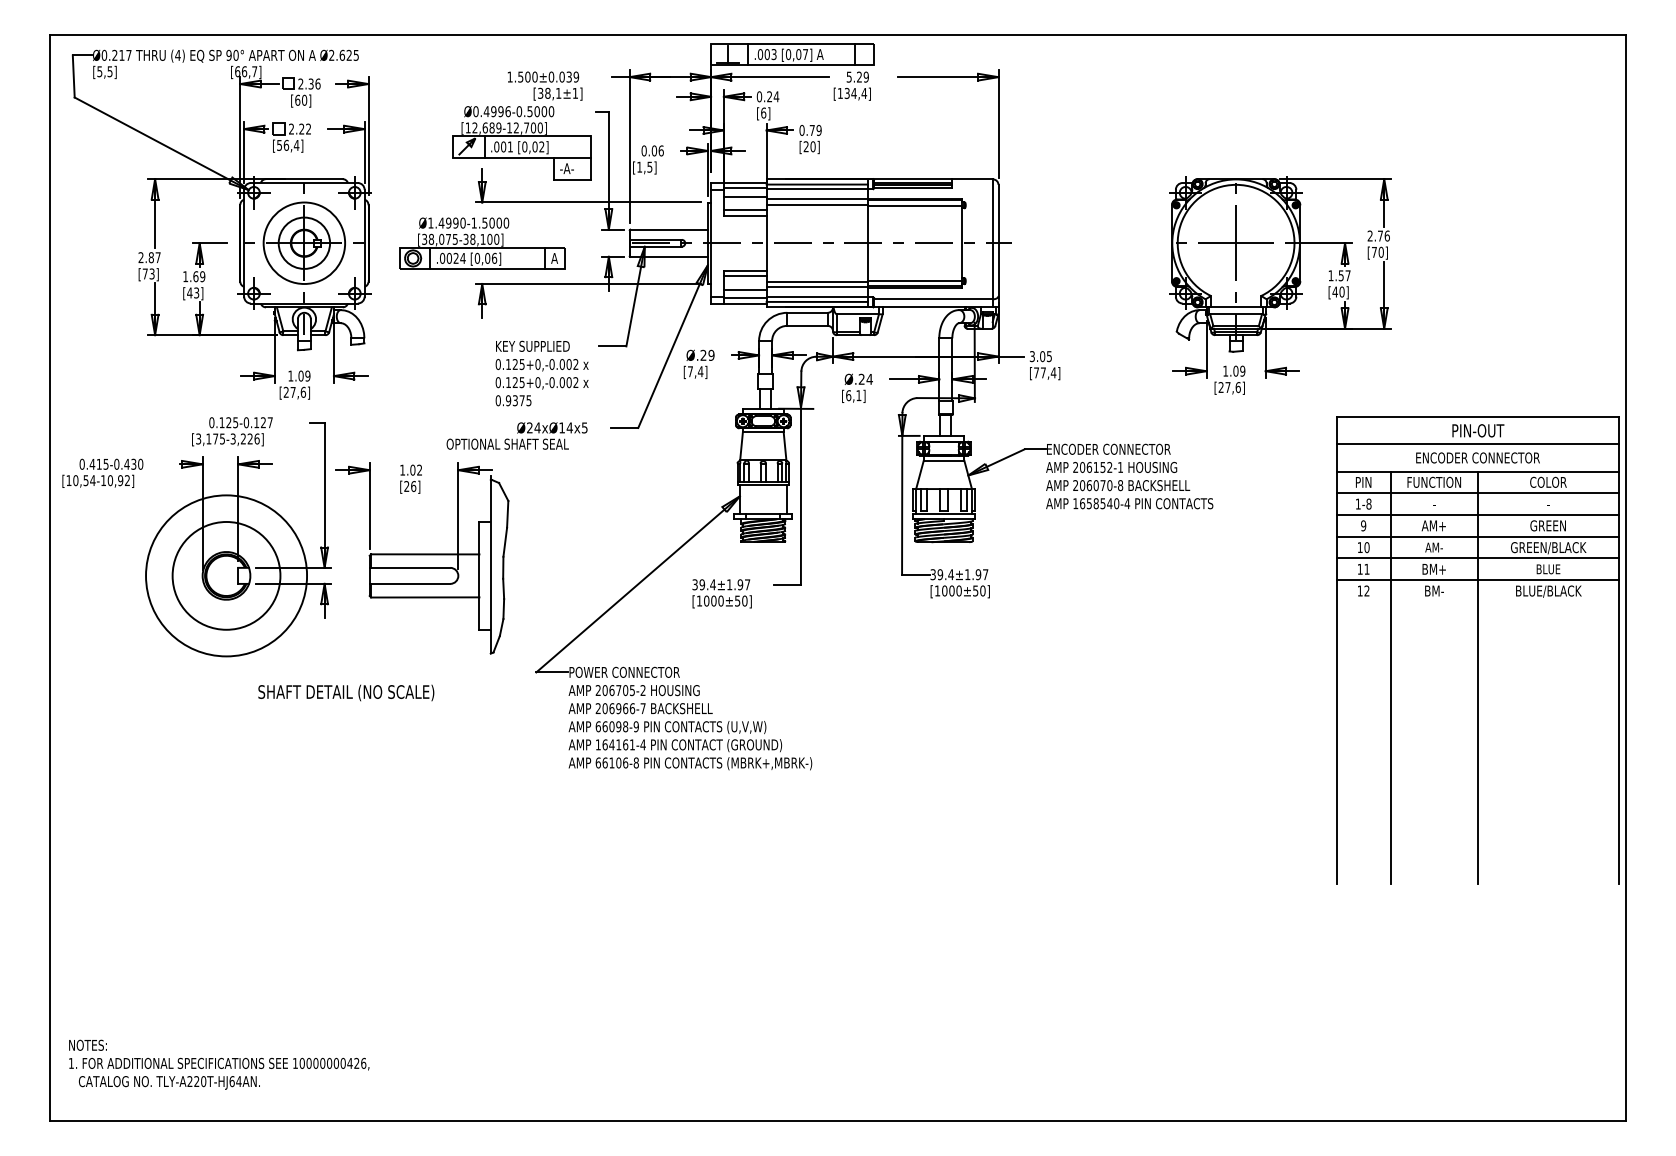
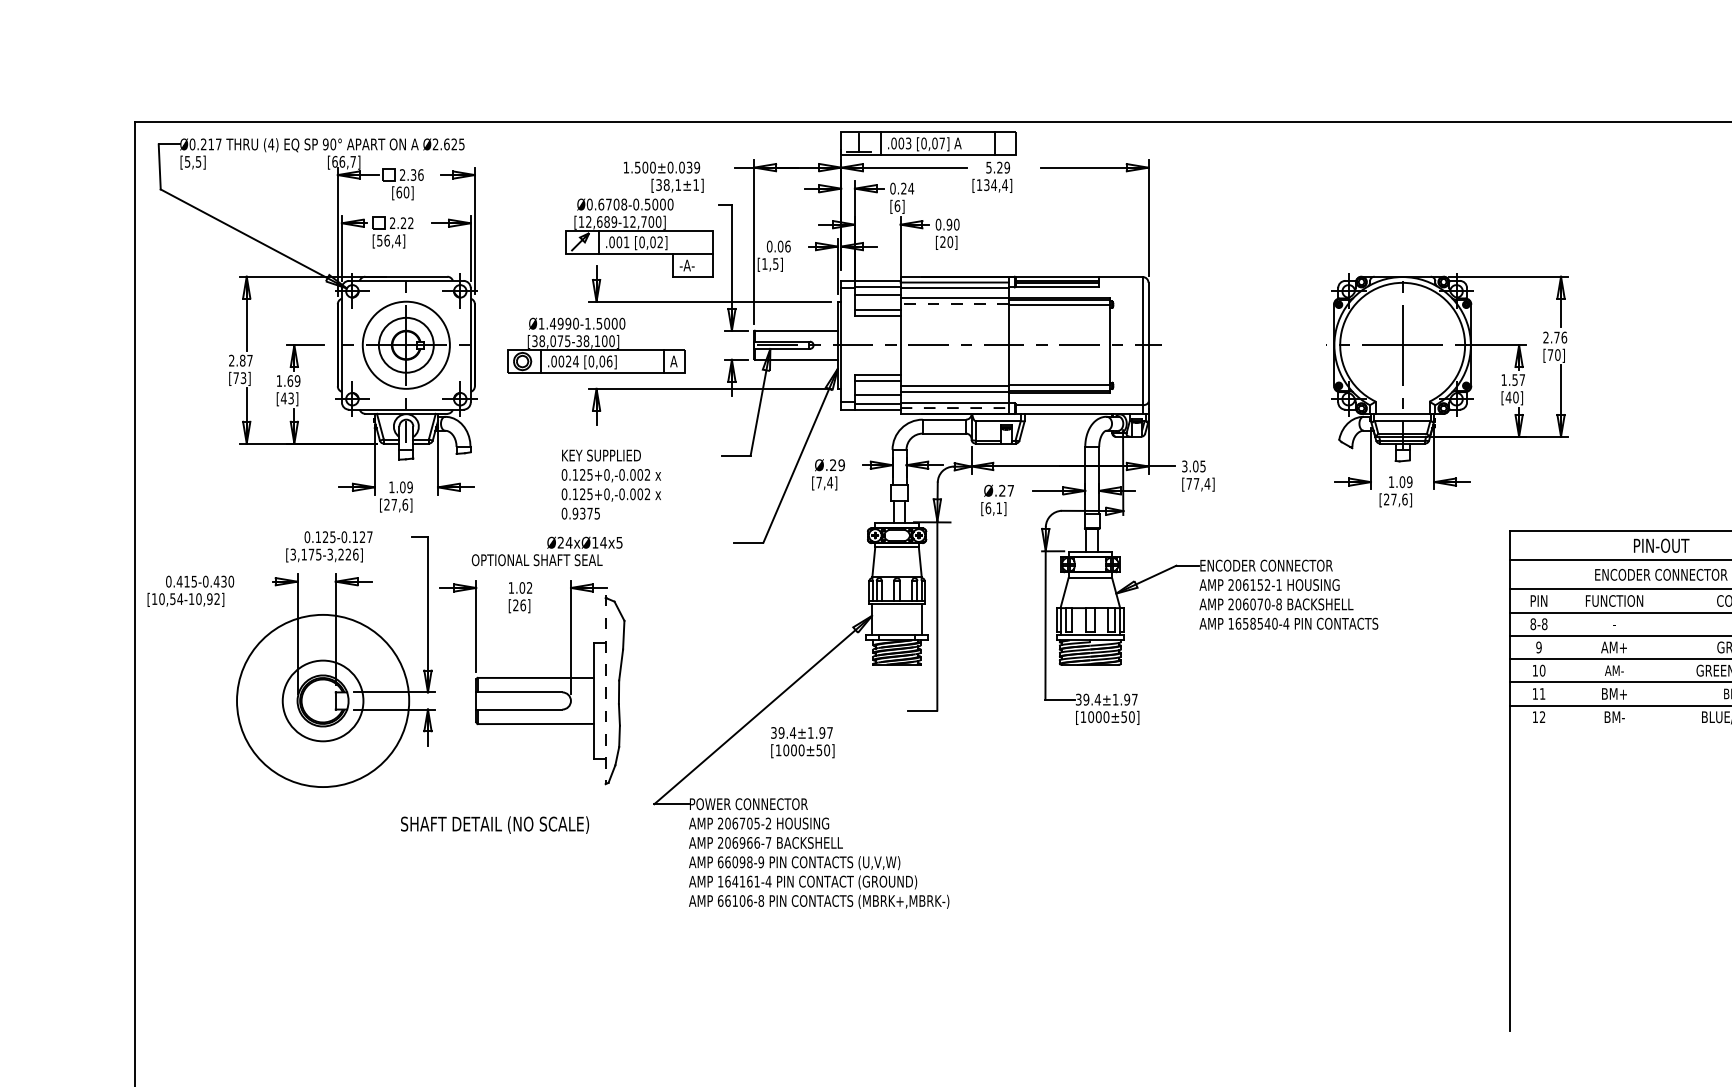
text: (496, 111) -> (611, 204), Ø0.4996-0.5000 -> Ø0.6708-0.5000
text: (815, 129) -> (952, 223), 0.79 -> 0.90
line: (817, 204) -> (955, 303), solid -> dashed
line: (817, 301) -> (955, 407), solid -> dashed
text: (541, 373) -> (610, 484), moved
text: (869, 379) -> (1010, 490), Ø.24 -> Ø.27
text: (516, 435) -> (546, 550), moved
text: (1357, 503) -> (1532, 623), 1-8 -> 8-8
line: (490, 564) -> (605, 688), solid -> dashed
circle: (226, 575) -> (323, 700), size x0.7
text: (721, 593) -> (802, 742), moved
line: (1390, 677) -> (1567, 809), removed
line: (1477, 677) -> (1660, 809), removed
text: (346, 692) -> (495, 824), moved

